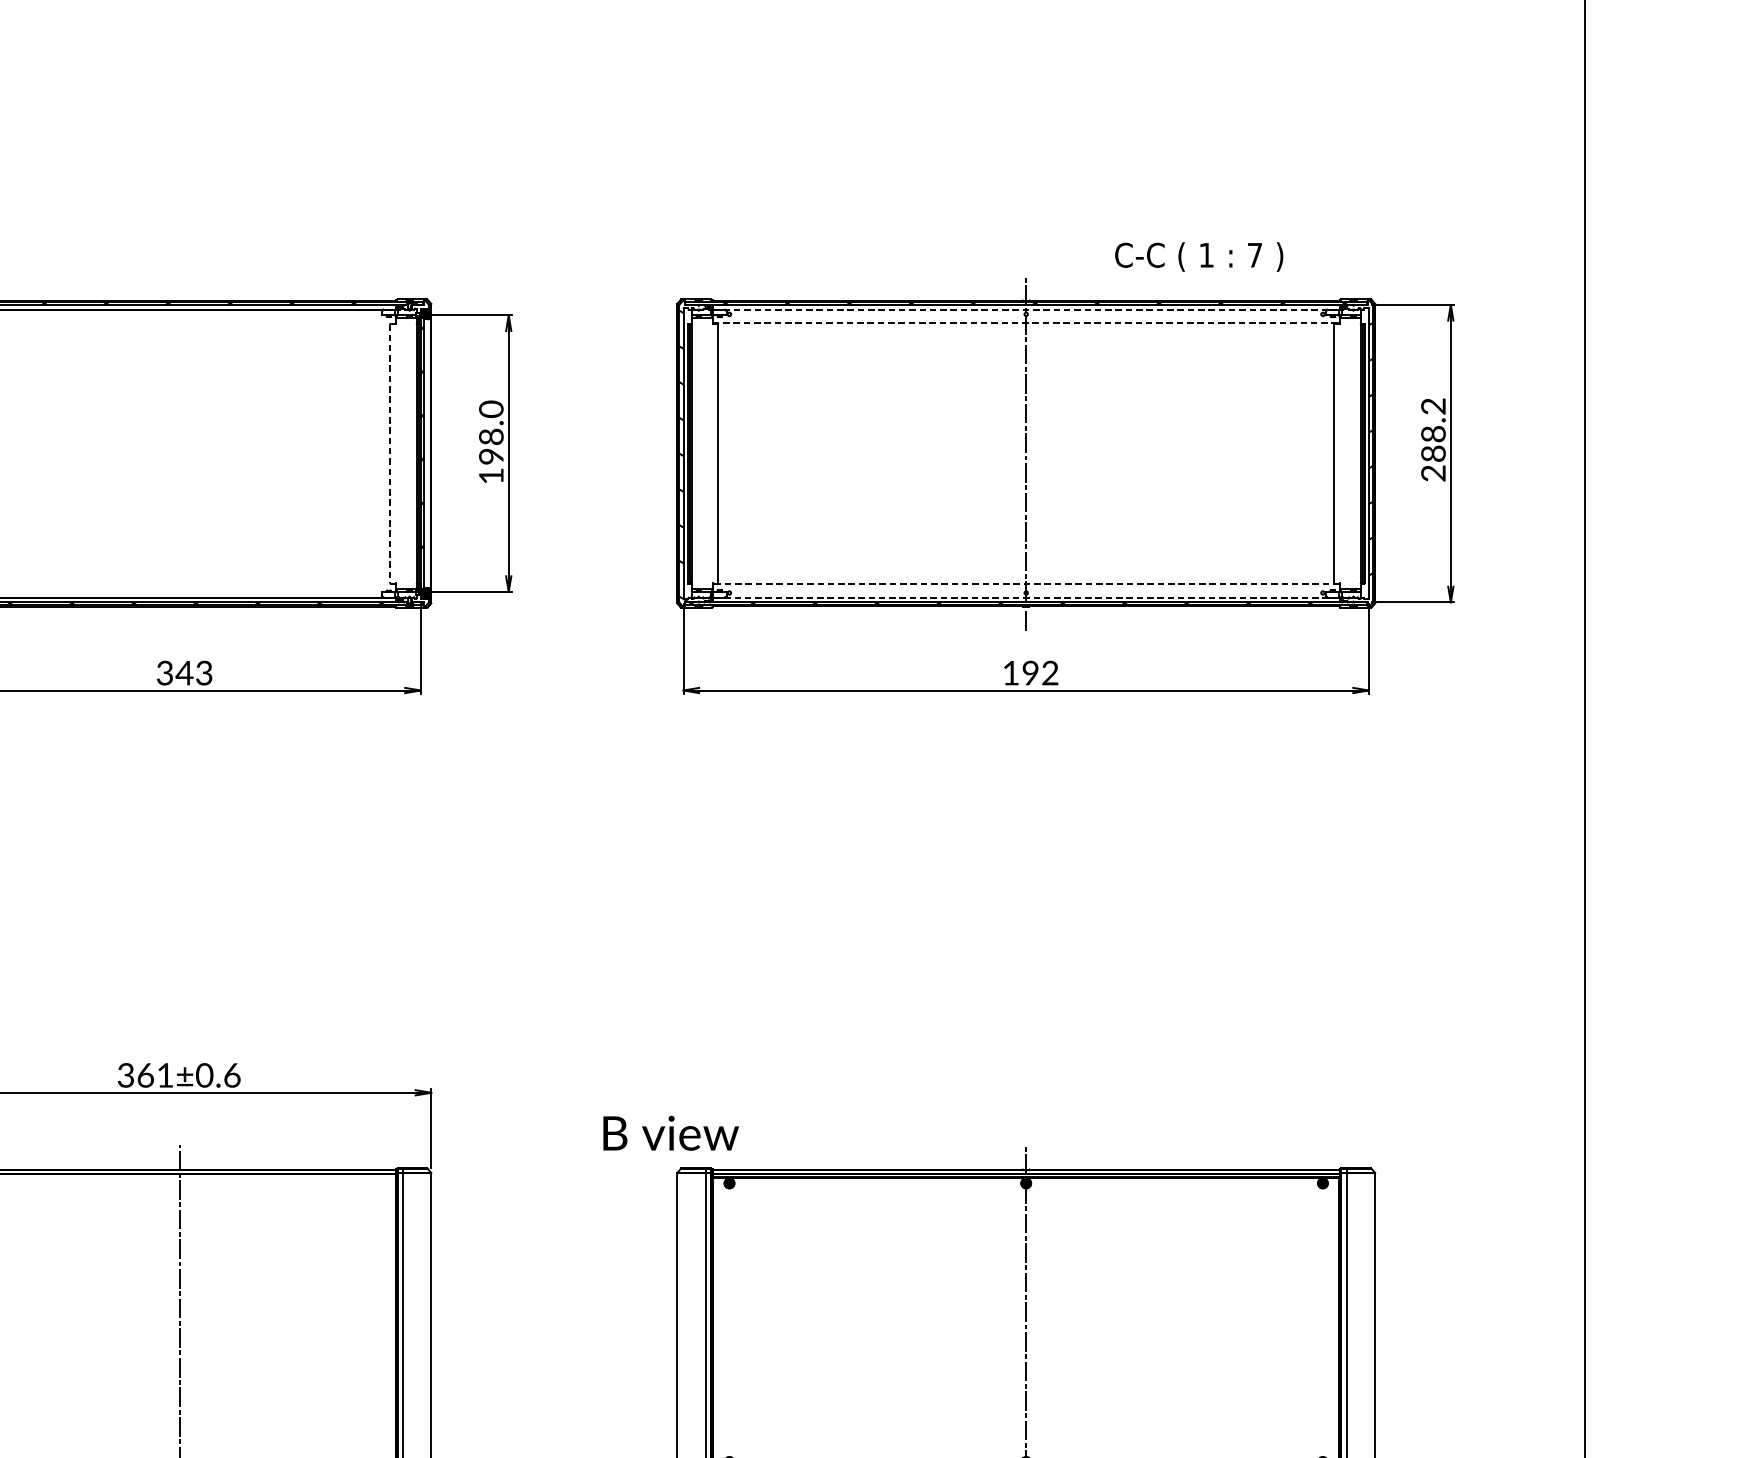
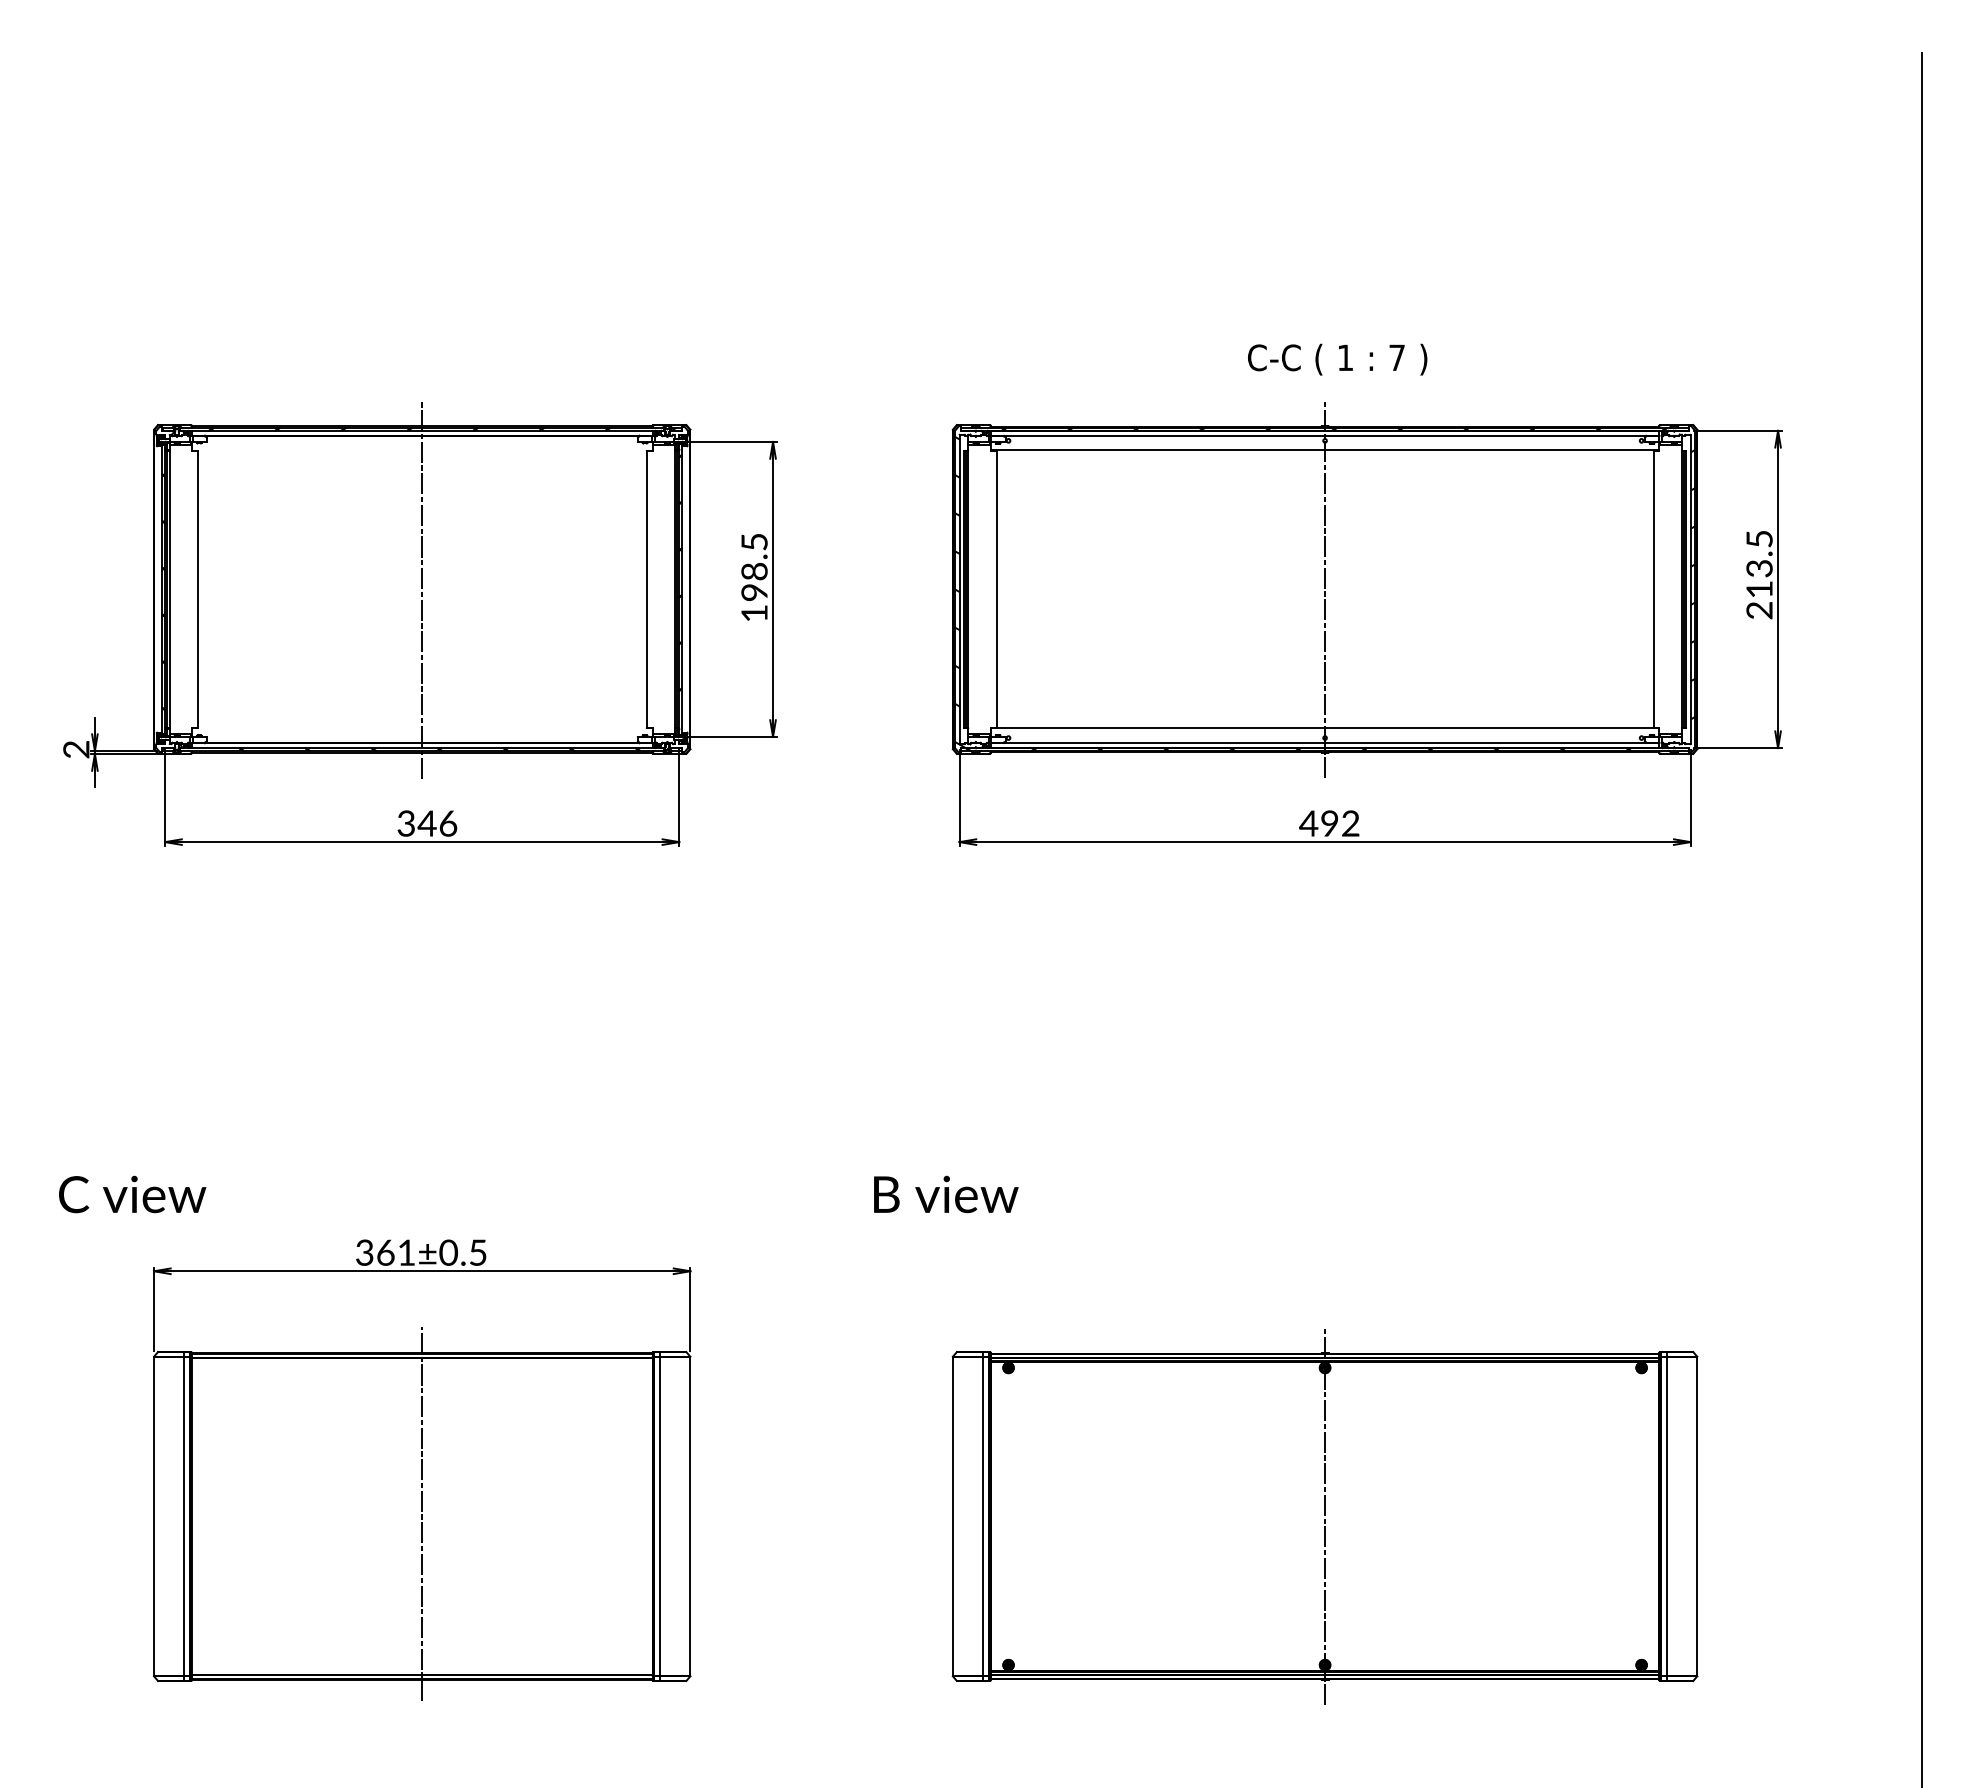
text: (1199, 256) -> (1337, 359), moved
line: (1026, 310) -> (1325, 436), dashed -> solid
line: (1026, 323) -> (1325, 450), dashed -> solid
text: (491, 408) -> (754, 541), 198.0 -> 198.5
text: (1433, 430) -> (1759, 564), 288.2 -> 213.5
line: (180, 453) -> (422, 589), added
line: (390, 453) -> (646, 589), dashed -> solid
line: (1025, 584) -> (1324, 728), dashed -> solid
line: (1026, 597) -> (1325, 742), dashed -> solid
text: (204, 673) -> (448, 823), 343 -> 346
text: (1010, 673) -> (1308, 823), 192 -> 492
text: (232, 1075) -> (478, 1252), 361±0.6 -> 361±0.5
text: (671, 1133) -> (946, 1194), moved

